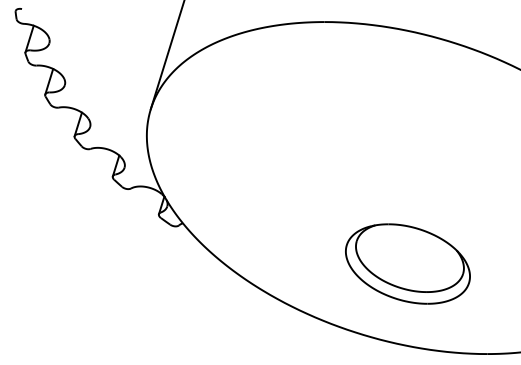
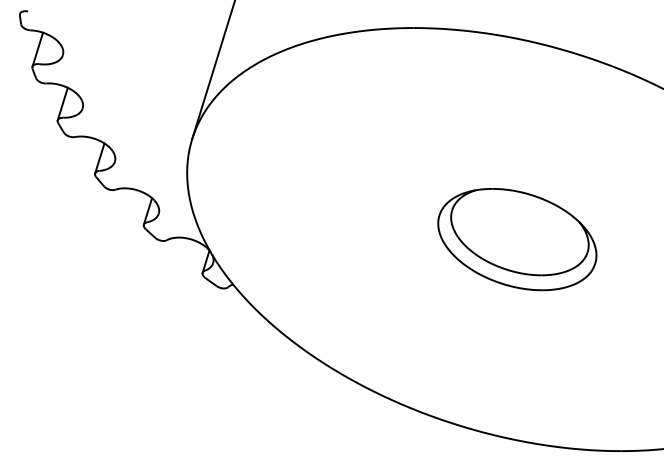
part: (407, 263) -> (516, 238), moved

